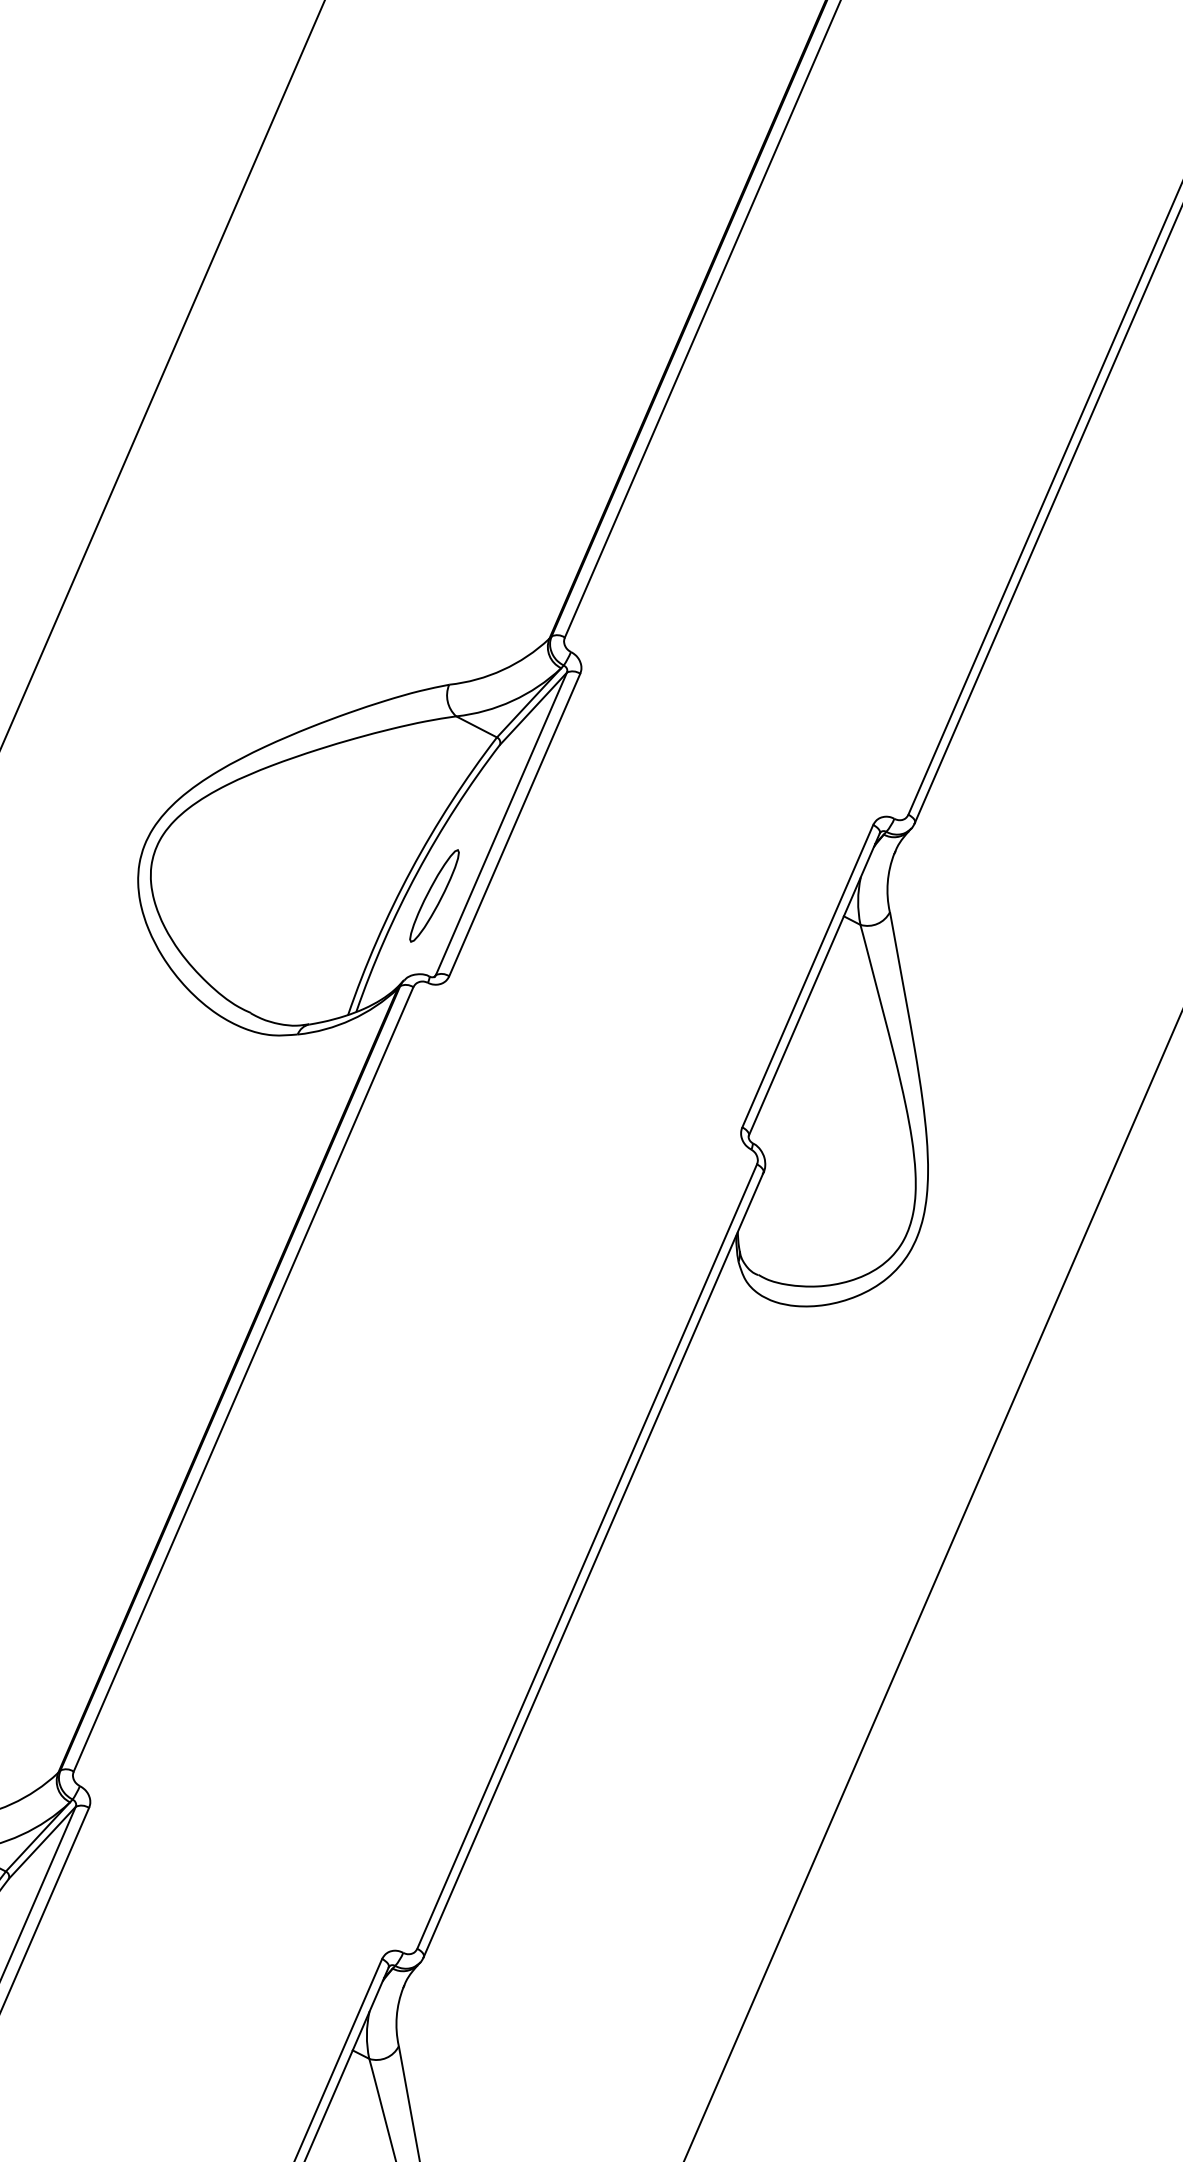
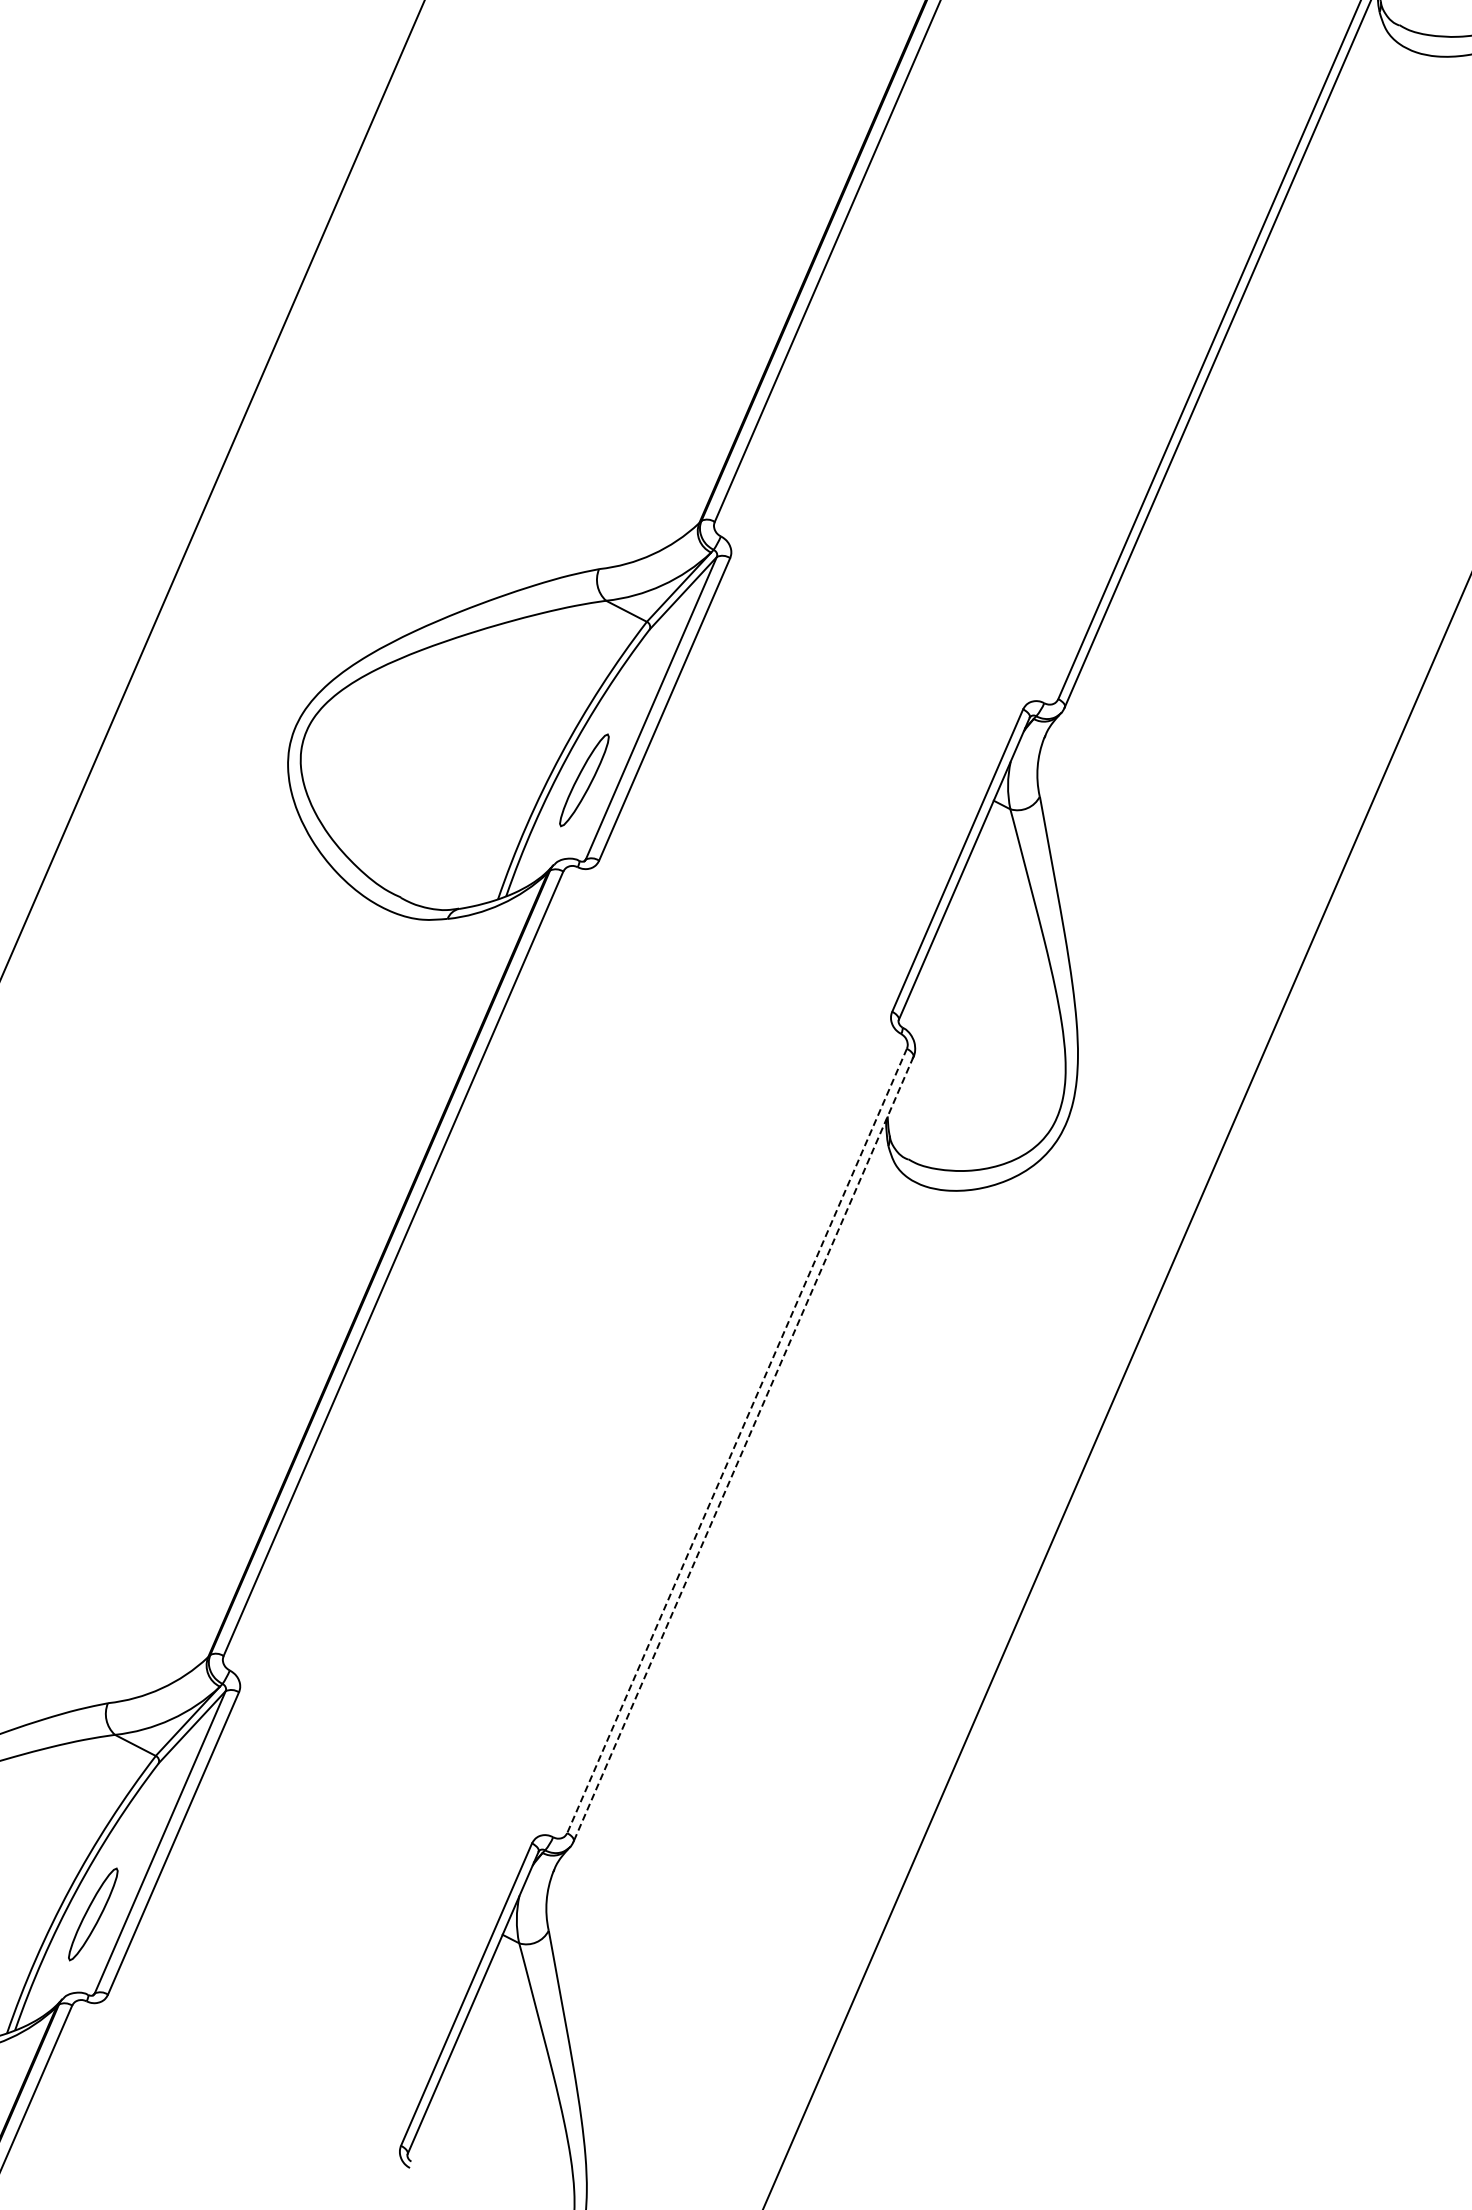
line: (586, 1557) -> (736, 1441), solid -> dashed
line: (593, 1565) -> (743, 1449), solid -> dashed

